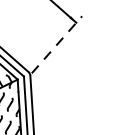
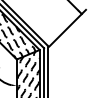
line: (56, 45) -> (67, 28), dashed -> solid

